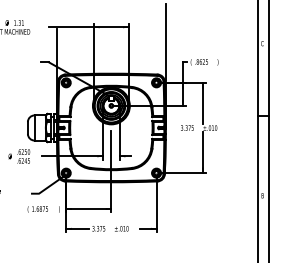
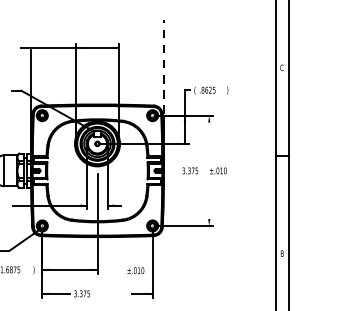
line: (165, 42) -> (163, 66), solid -> dashed
line: (202, 102) -> (208, 139), removed
line: (202, 152) -> (208, 200), removed
text: (121, 228) -> (135, 270), moved

